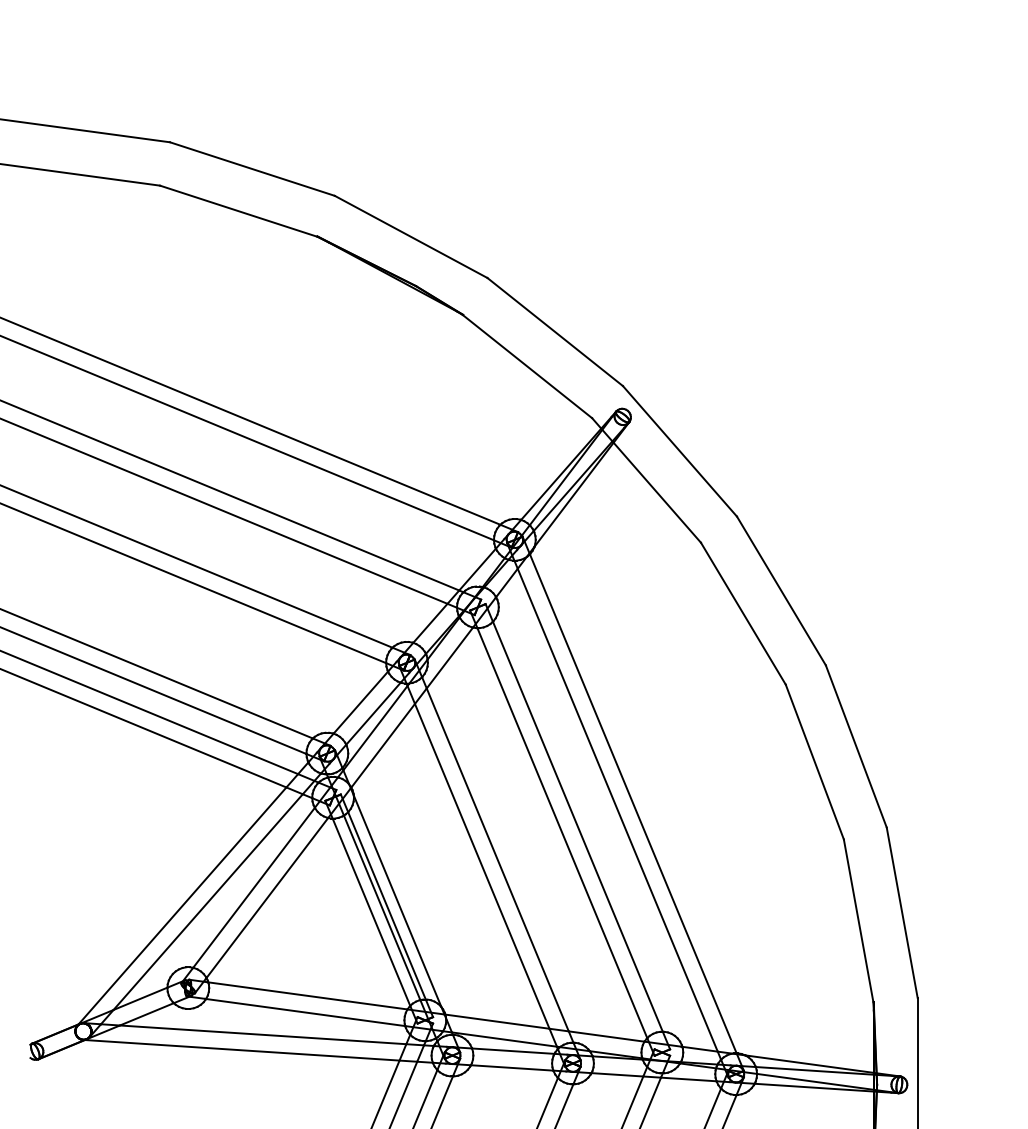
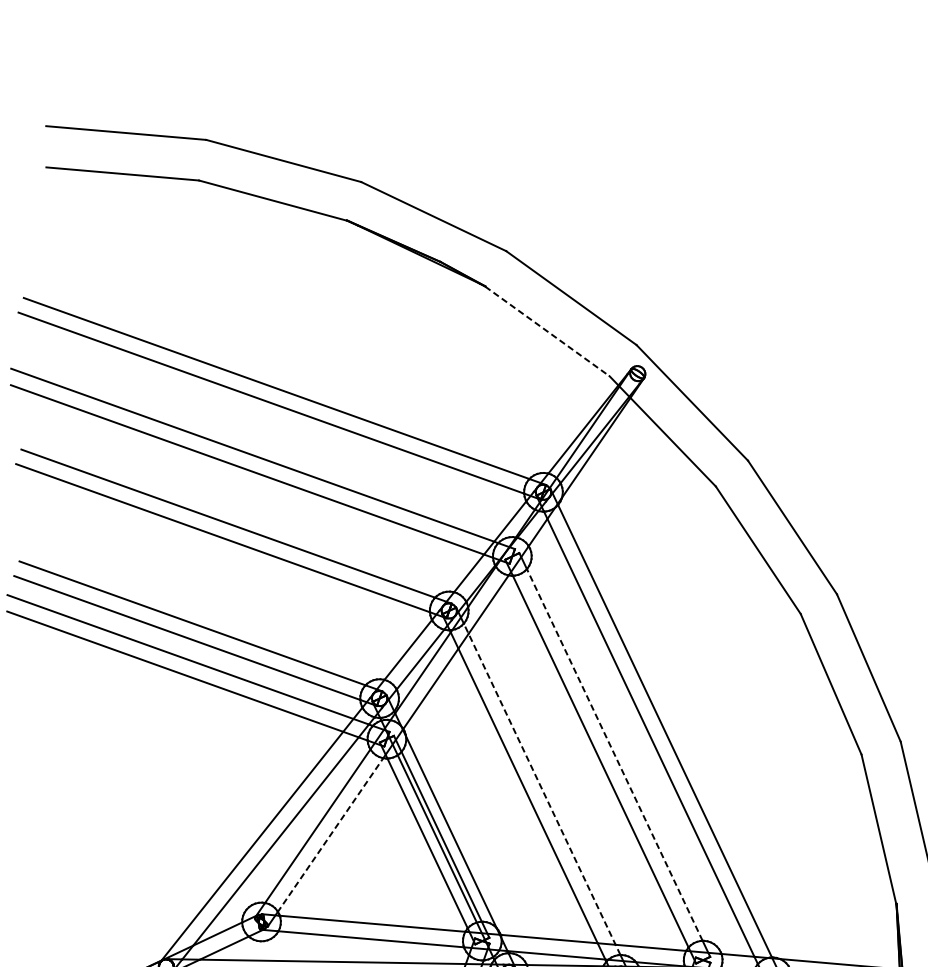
line: (527, 366) -> (547, 331), solid -> dashed
line: (577, 826) -> (614, 754), solid -> dashed
line: (497, 859) -> (541, 788), solid -> dashed
line: (267, 898) -> (330, 835), solid -> dashed

